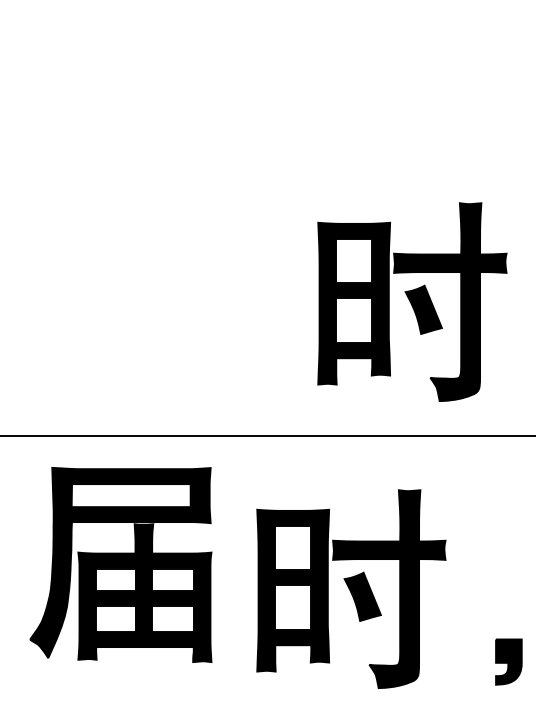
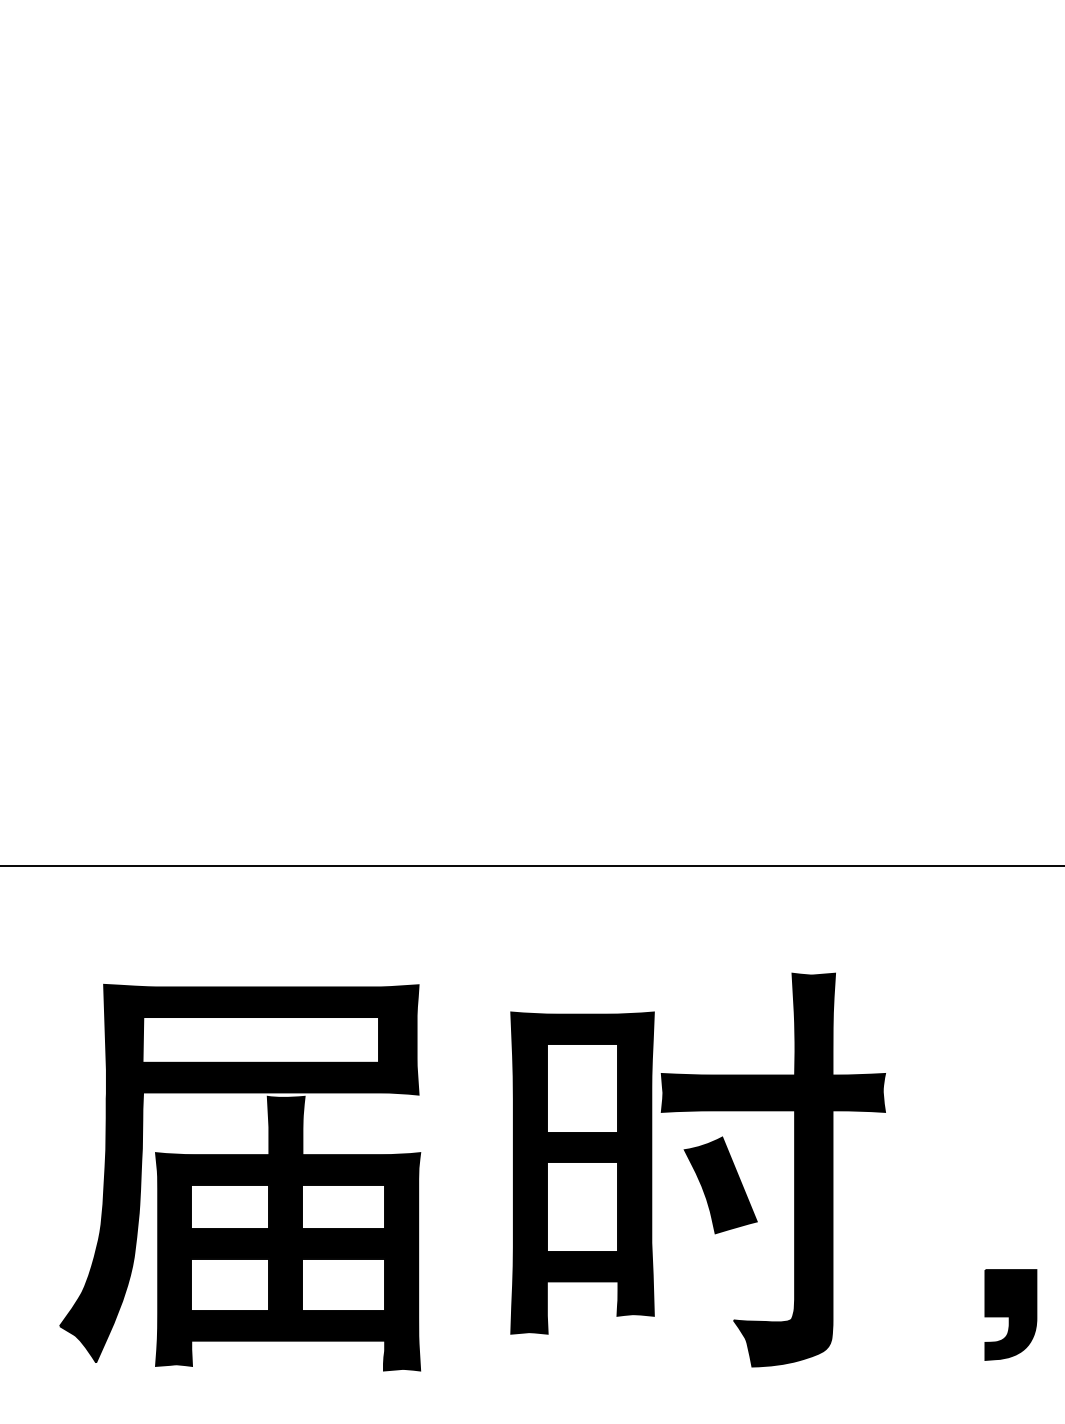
part: (412, 301) -> (819, 598), removed
part: (120, 564) -> (239, 1176), moved

